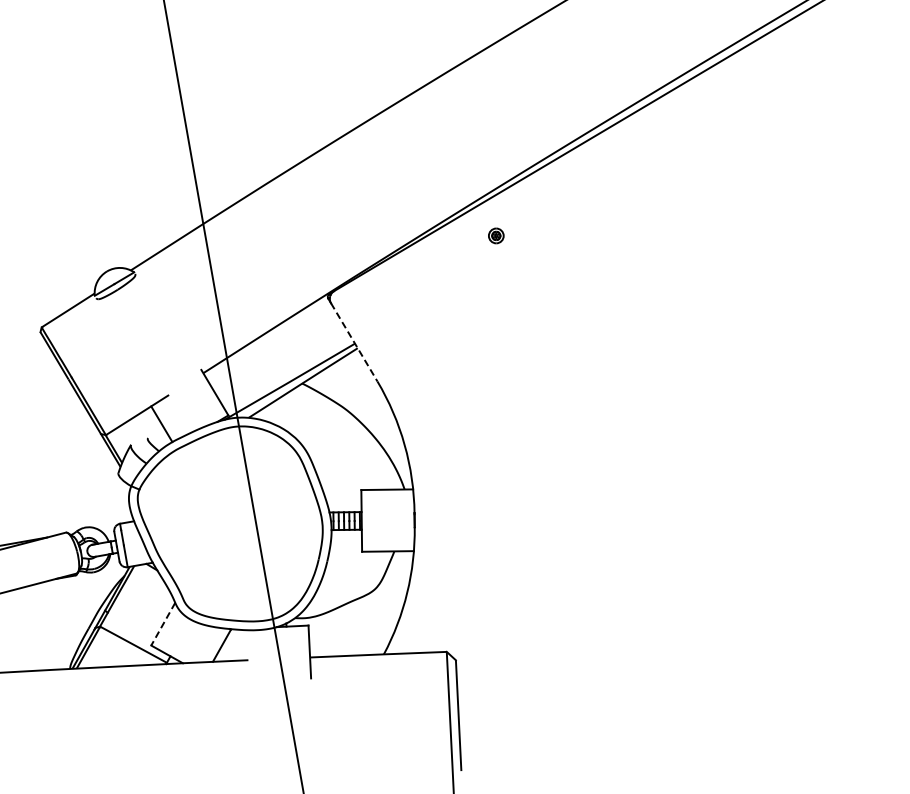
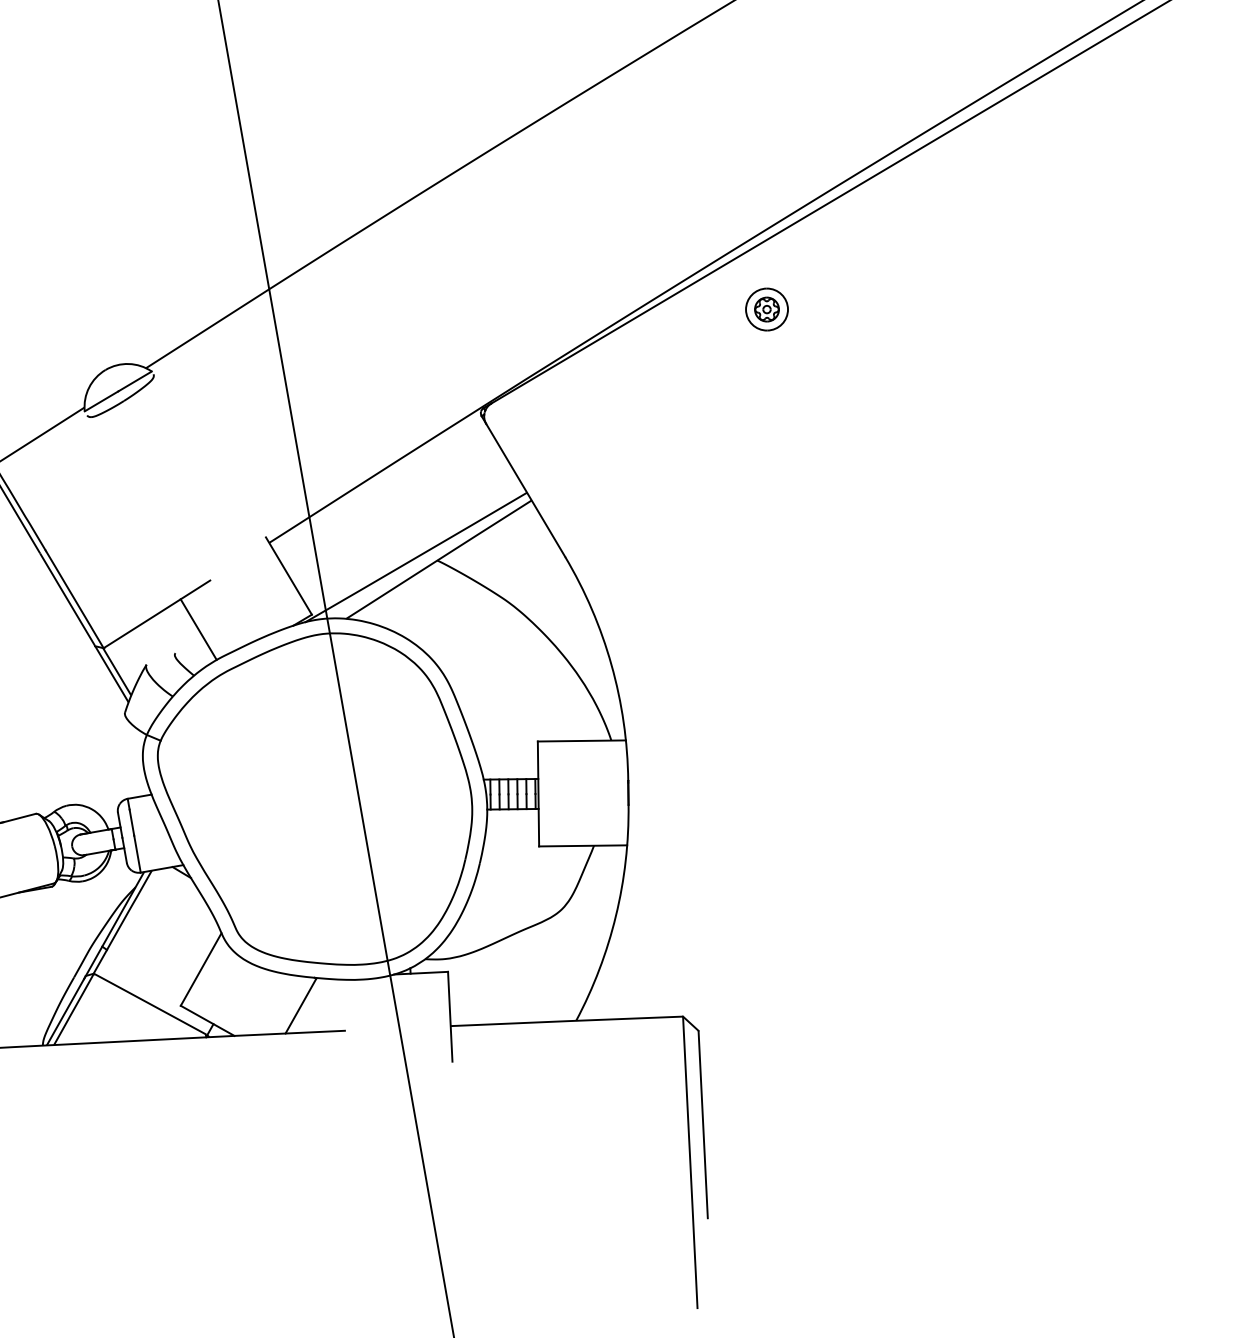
part: (496, 235) -> (767, 308), size x1.67
line: (354, 342) -> (526, 490), dashed -> solid
line: (163, 624) -> (201, 970), dashed -> solid

